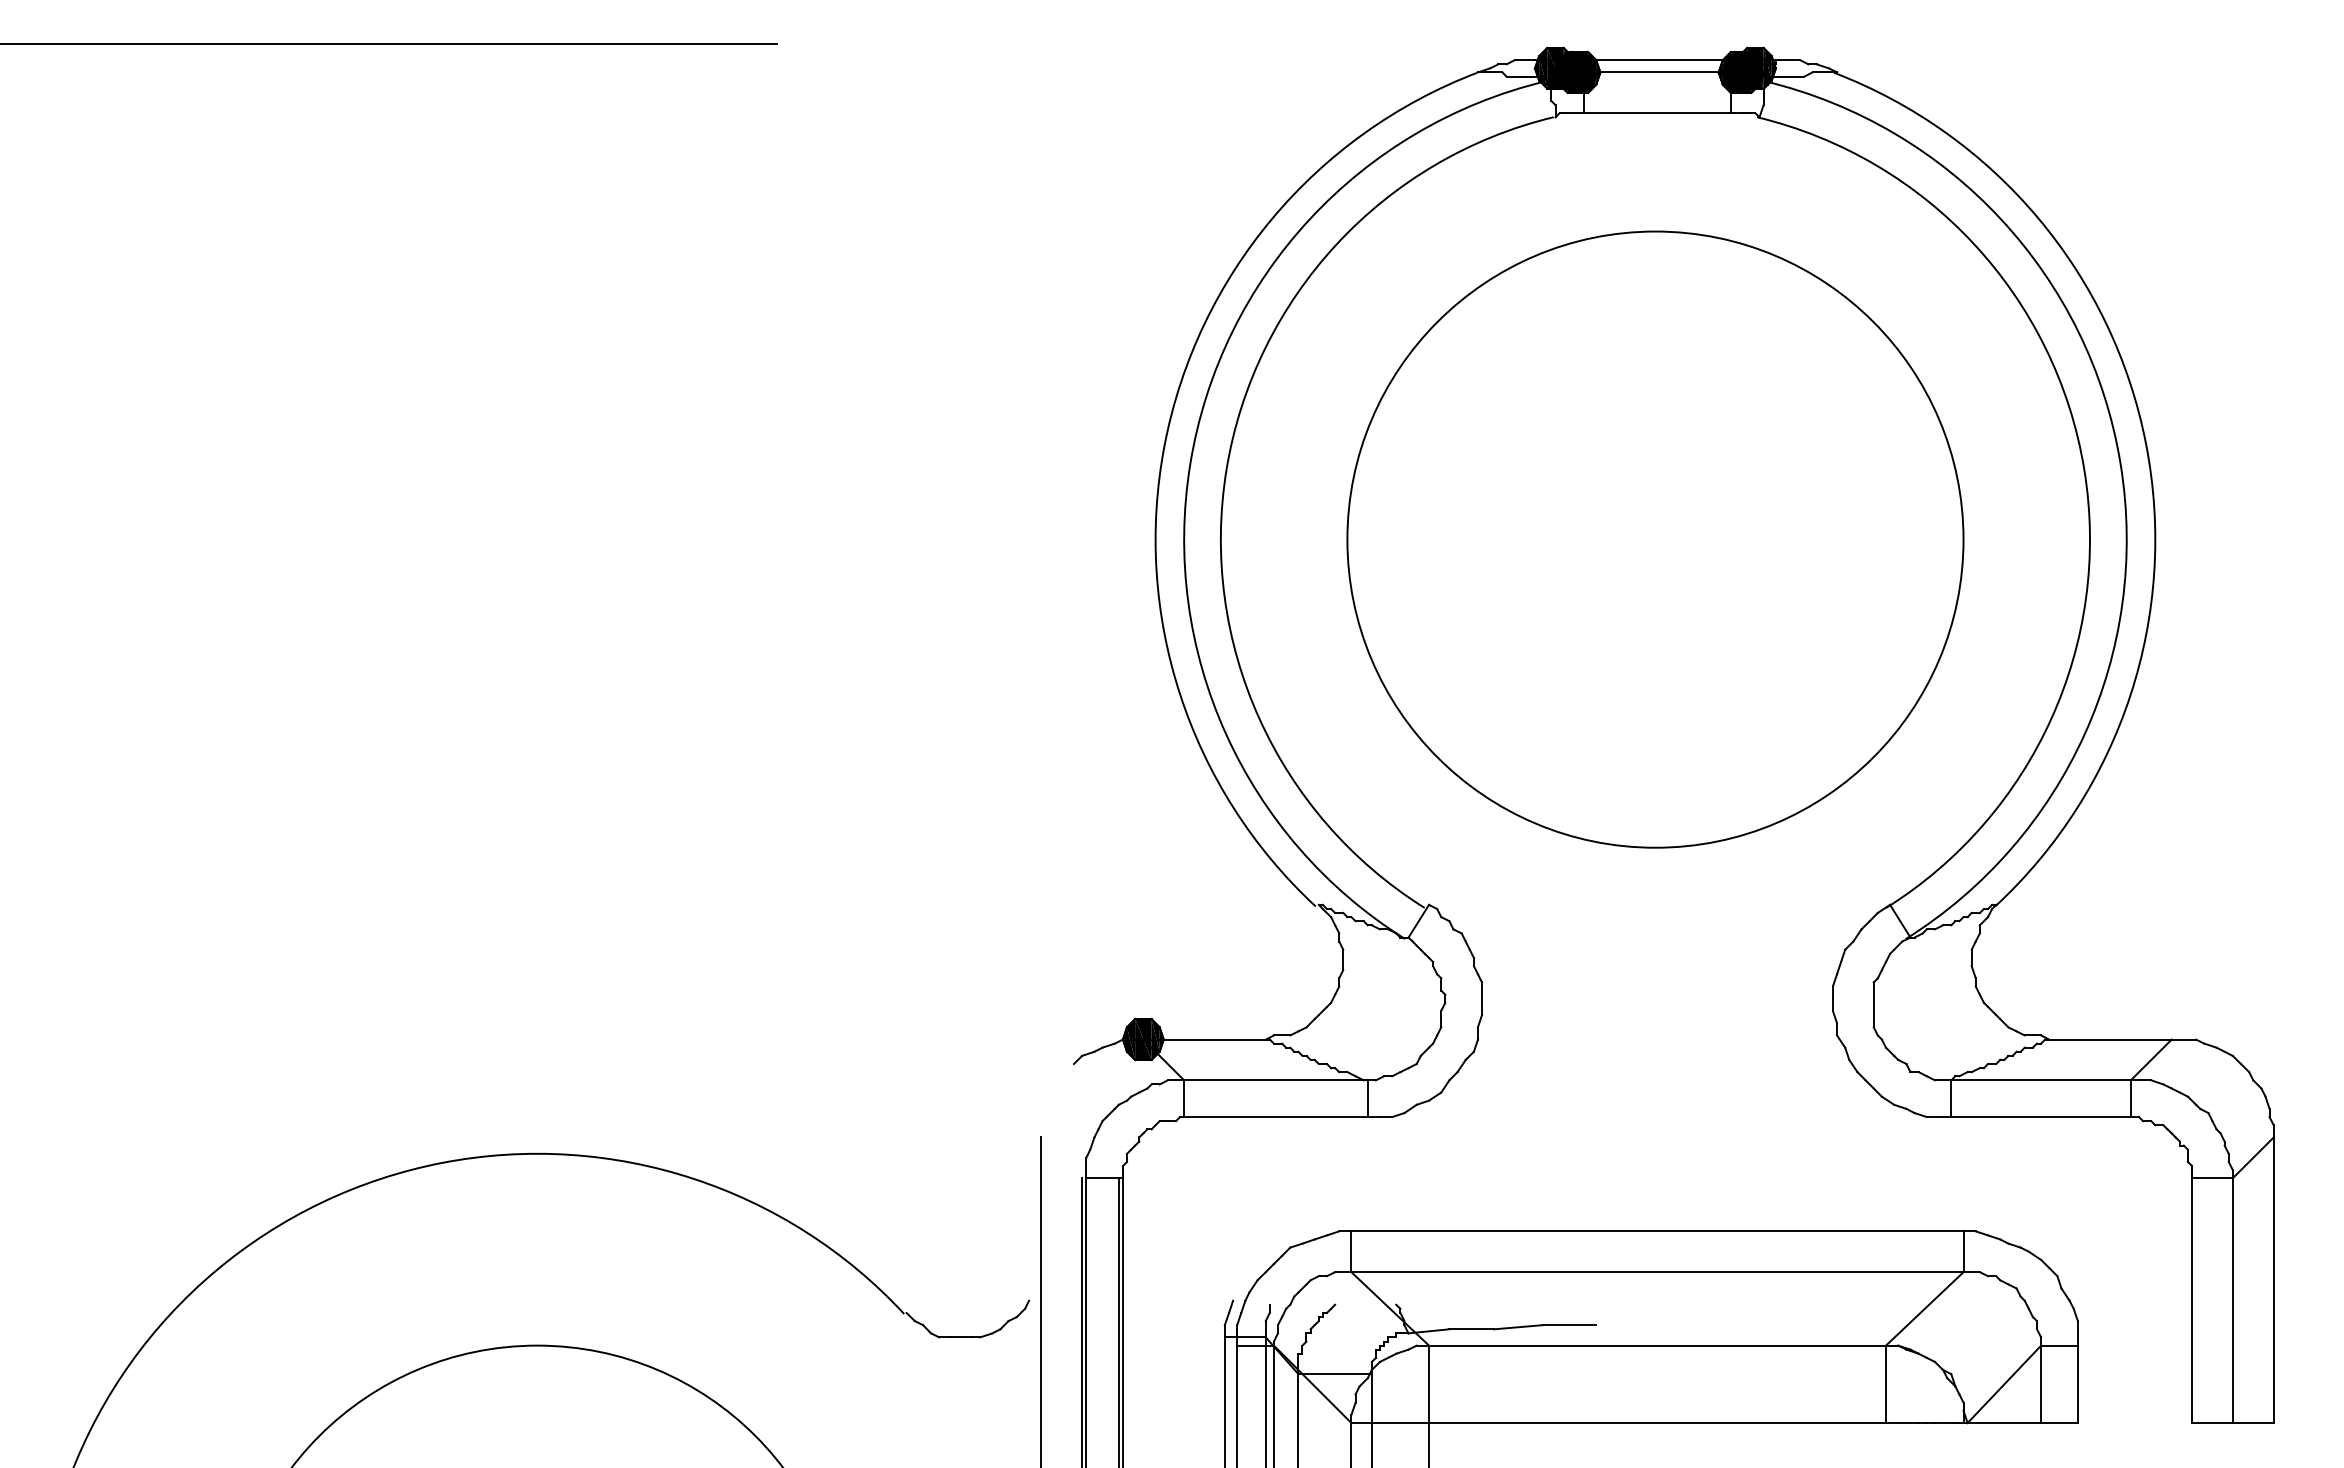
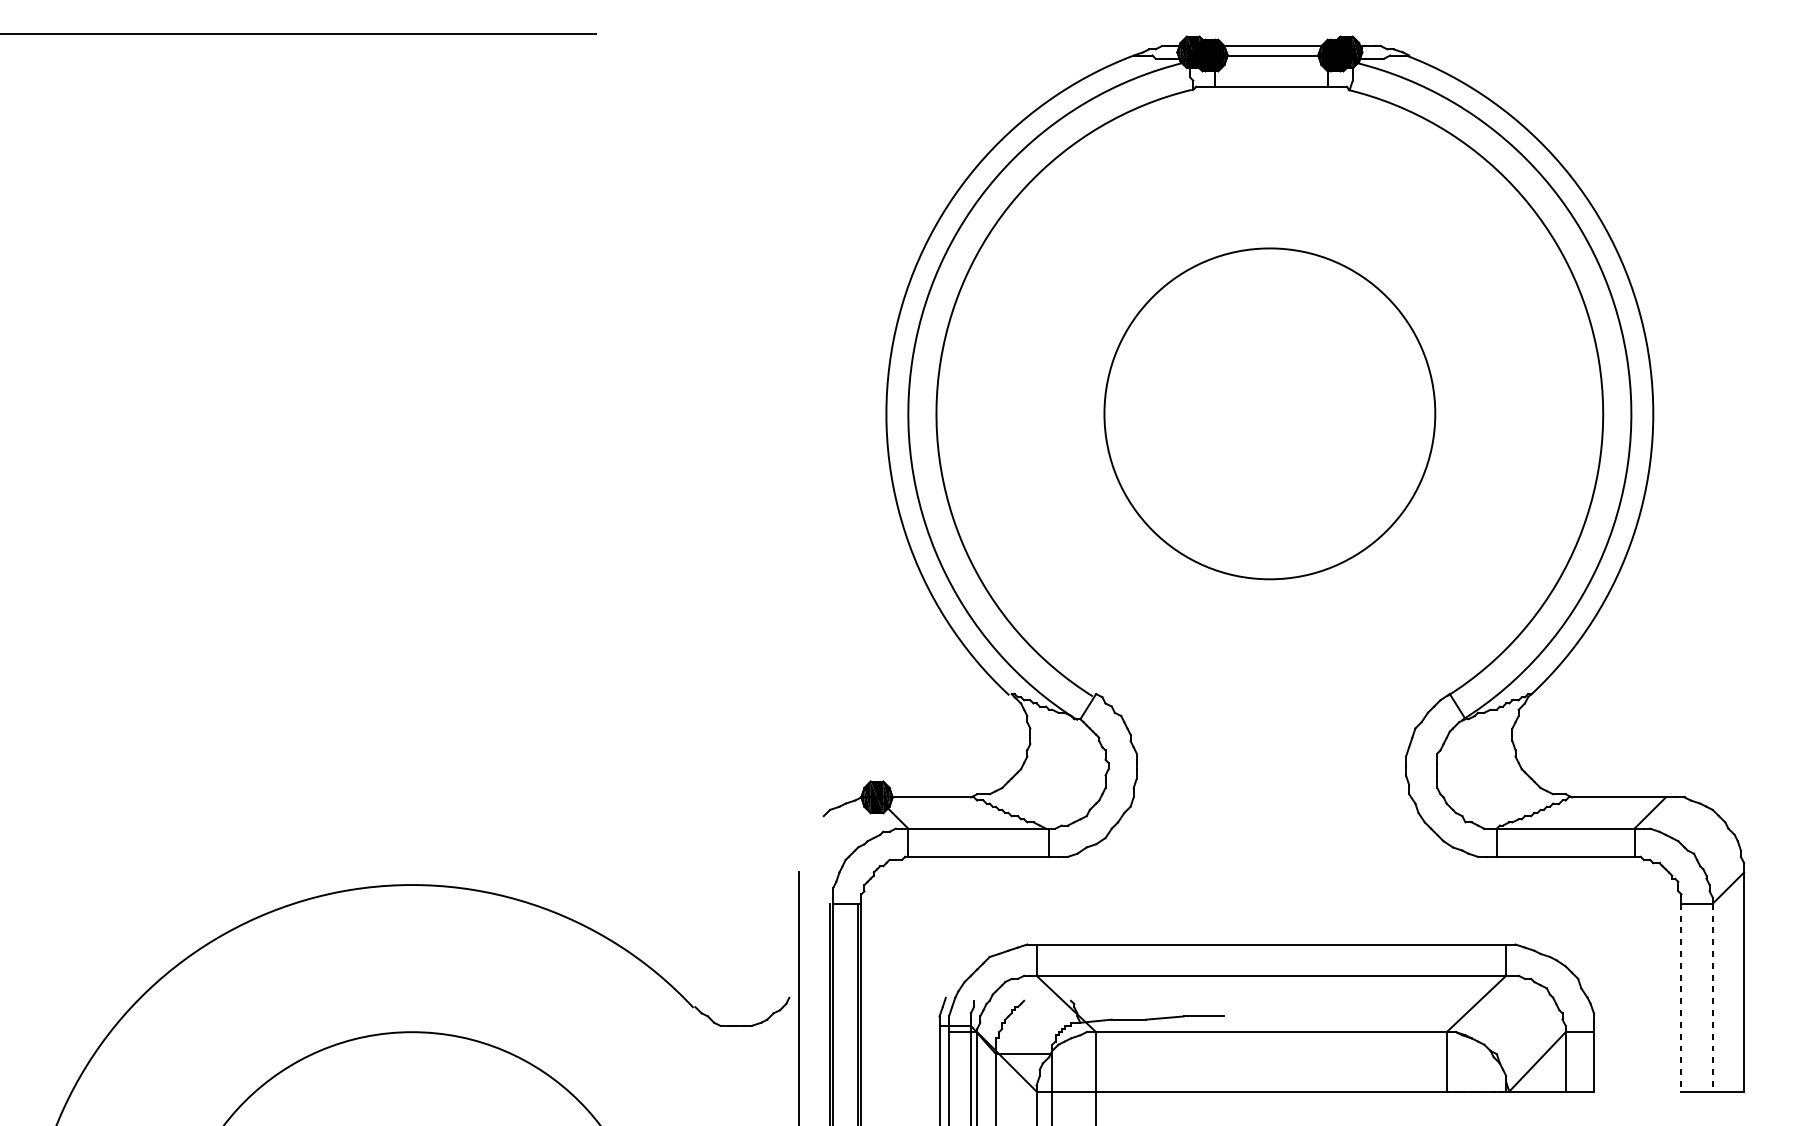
part: (1655, 539) -> (1269, 413), size x0.7
line: (2192, 1301) -> (1681, 998), solid -> dashed
line: (2232, 1301) -> (1712, 998), solid -> dashed

